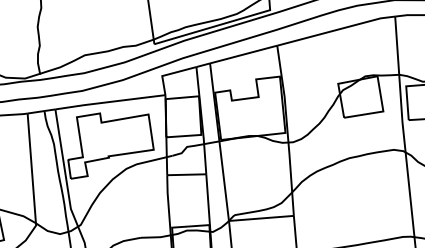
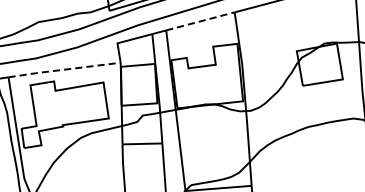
line: (244, 54) -> (201, 21), solid -> dashed
line: (109, 101) -> (63, 69), solid -> dashed

